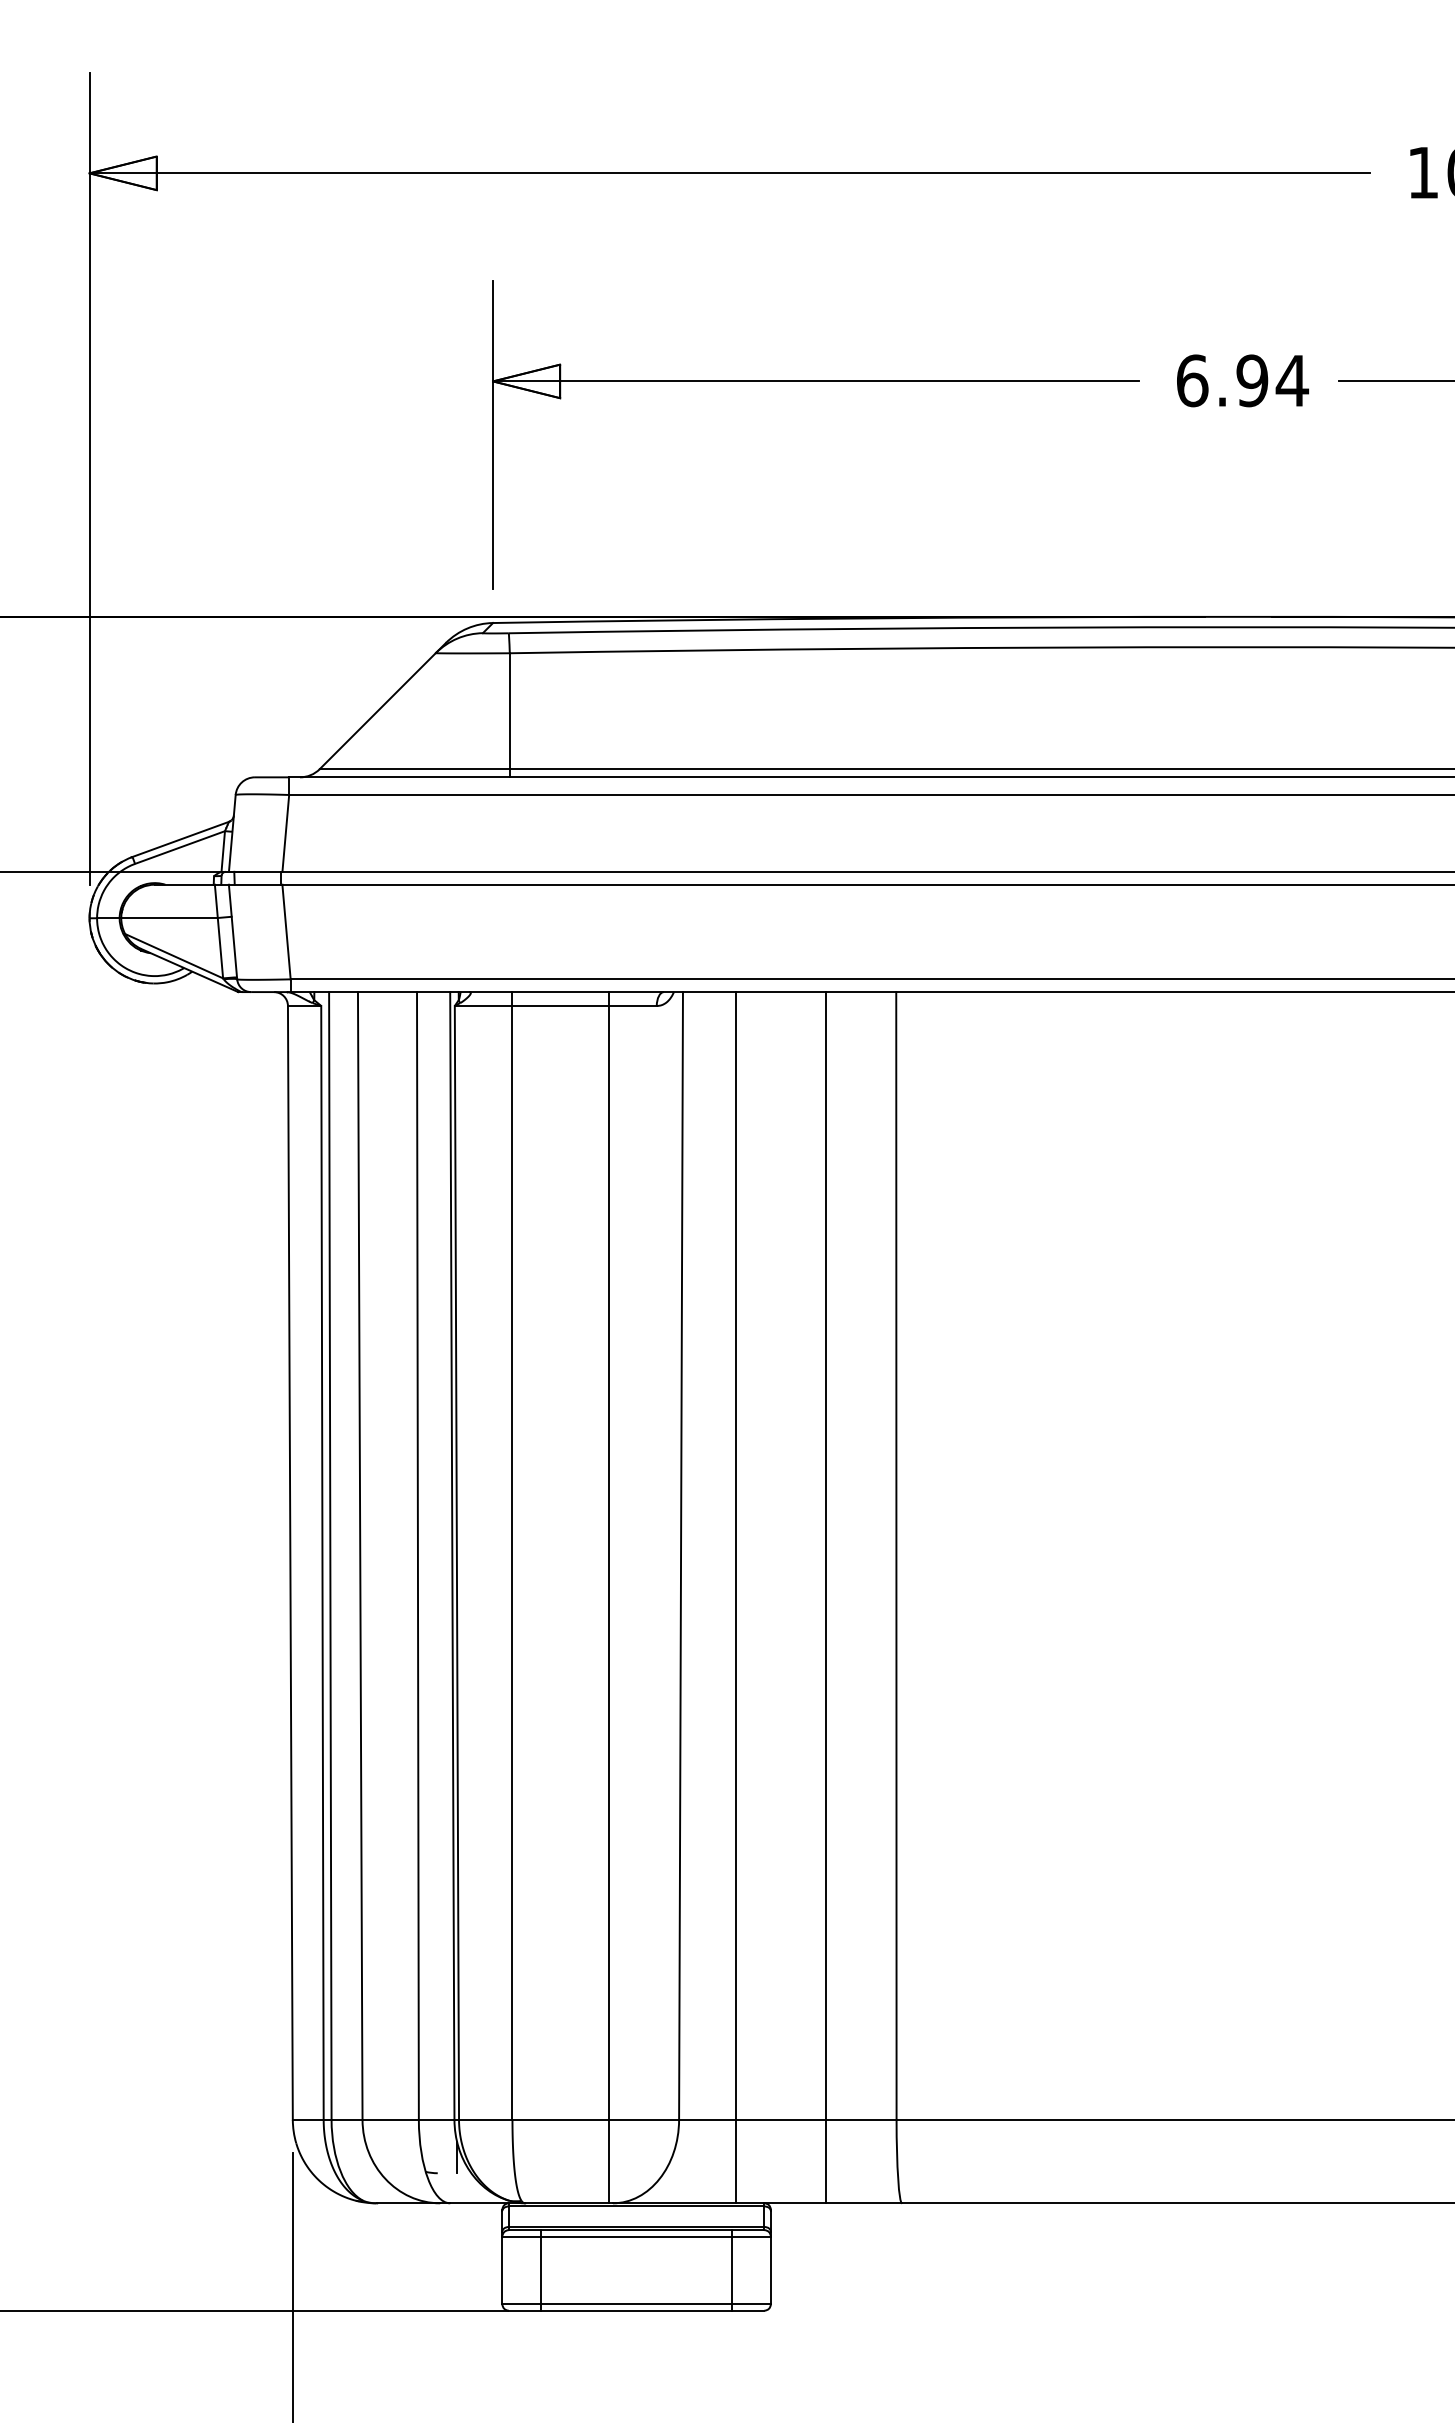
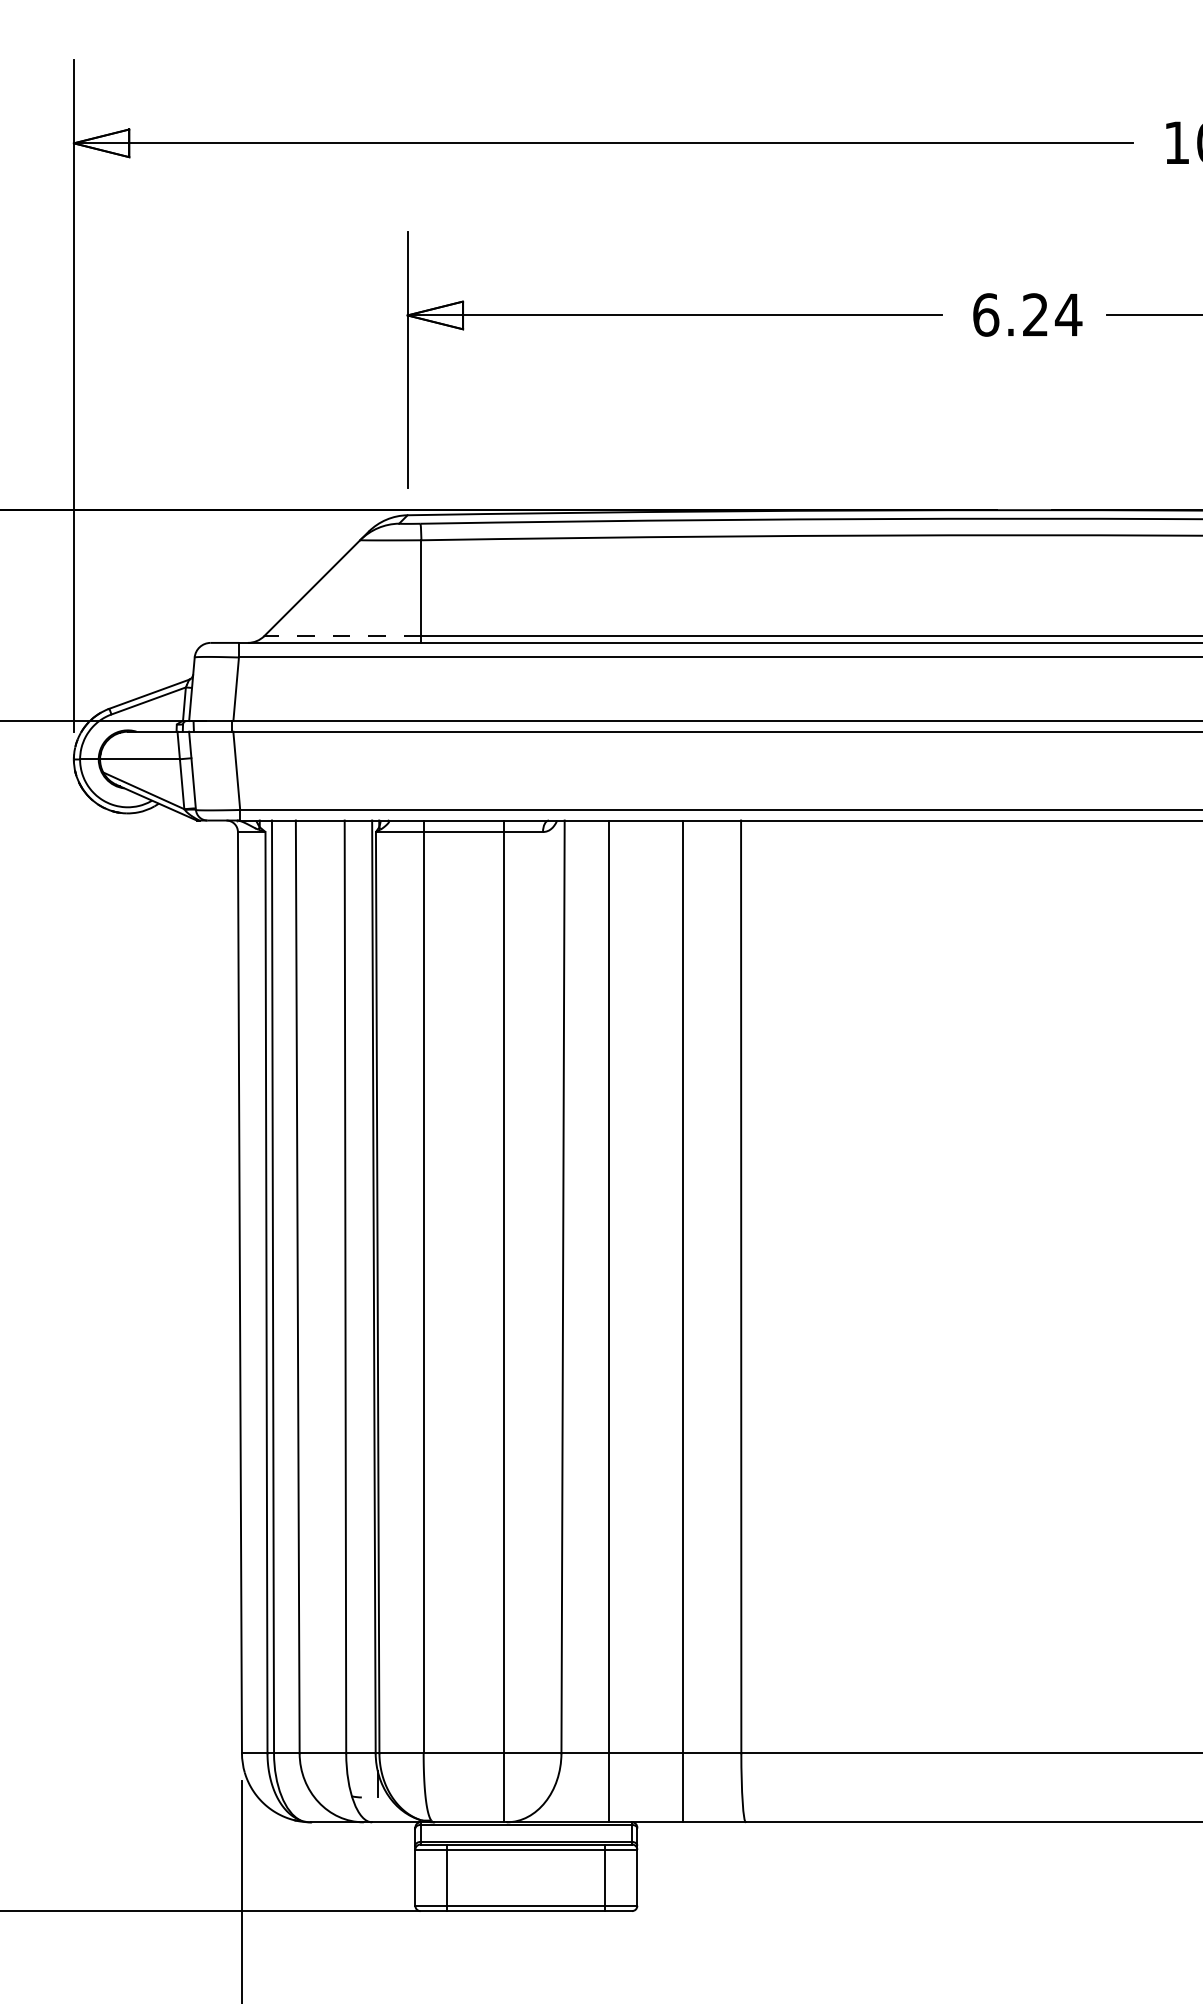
text: (1252, 380) -> (1035, 314), 6.94 -> 6.24
line: (414, 769) -> (342, 636), solid -> dashed

